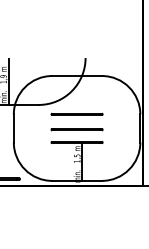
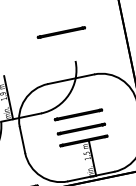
line: (76, 25) -> (60, 32), added

